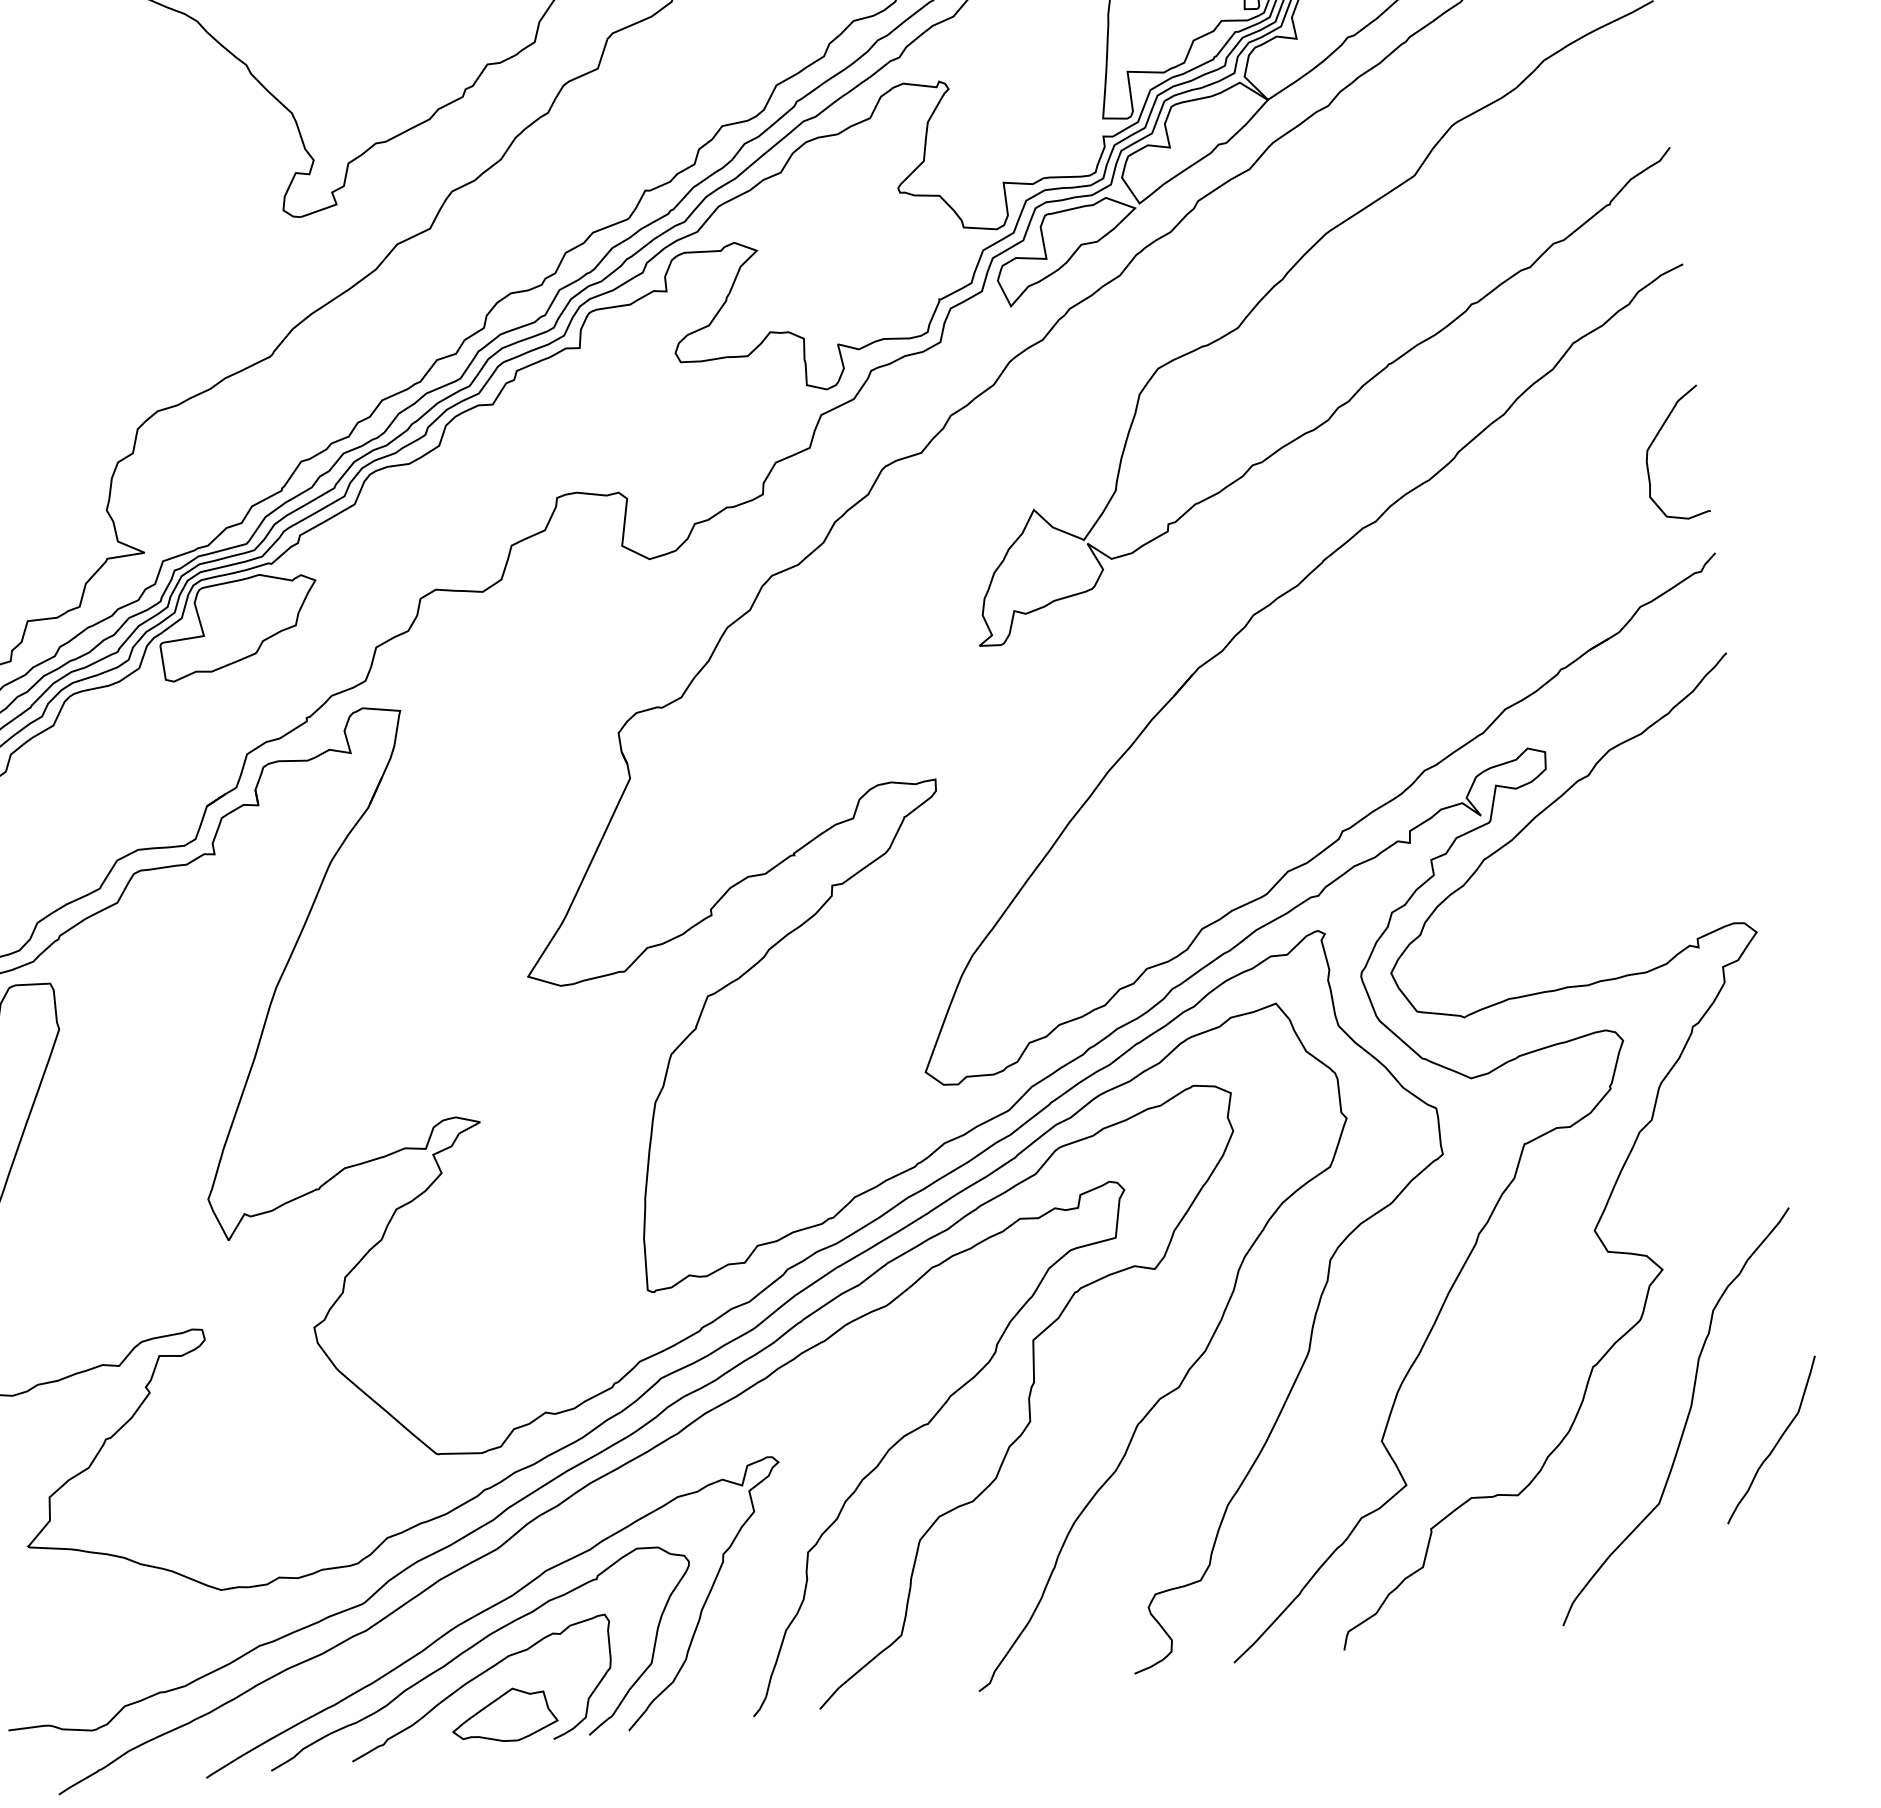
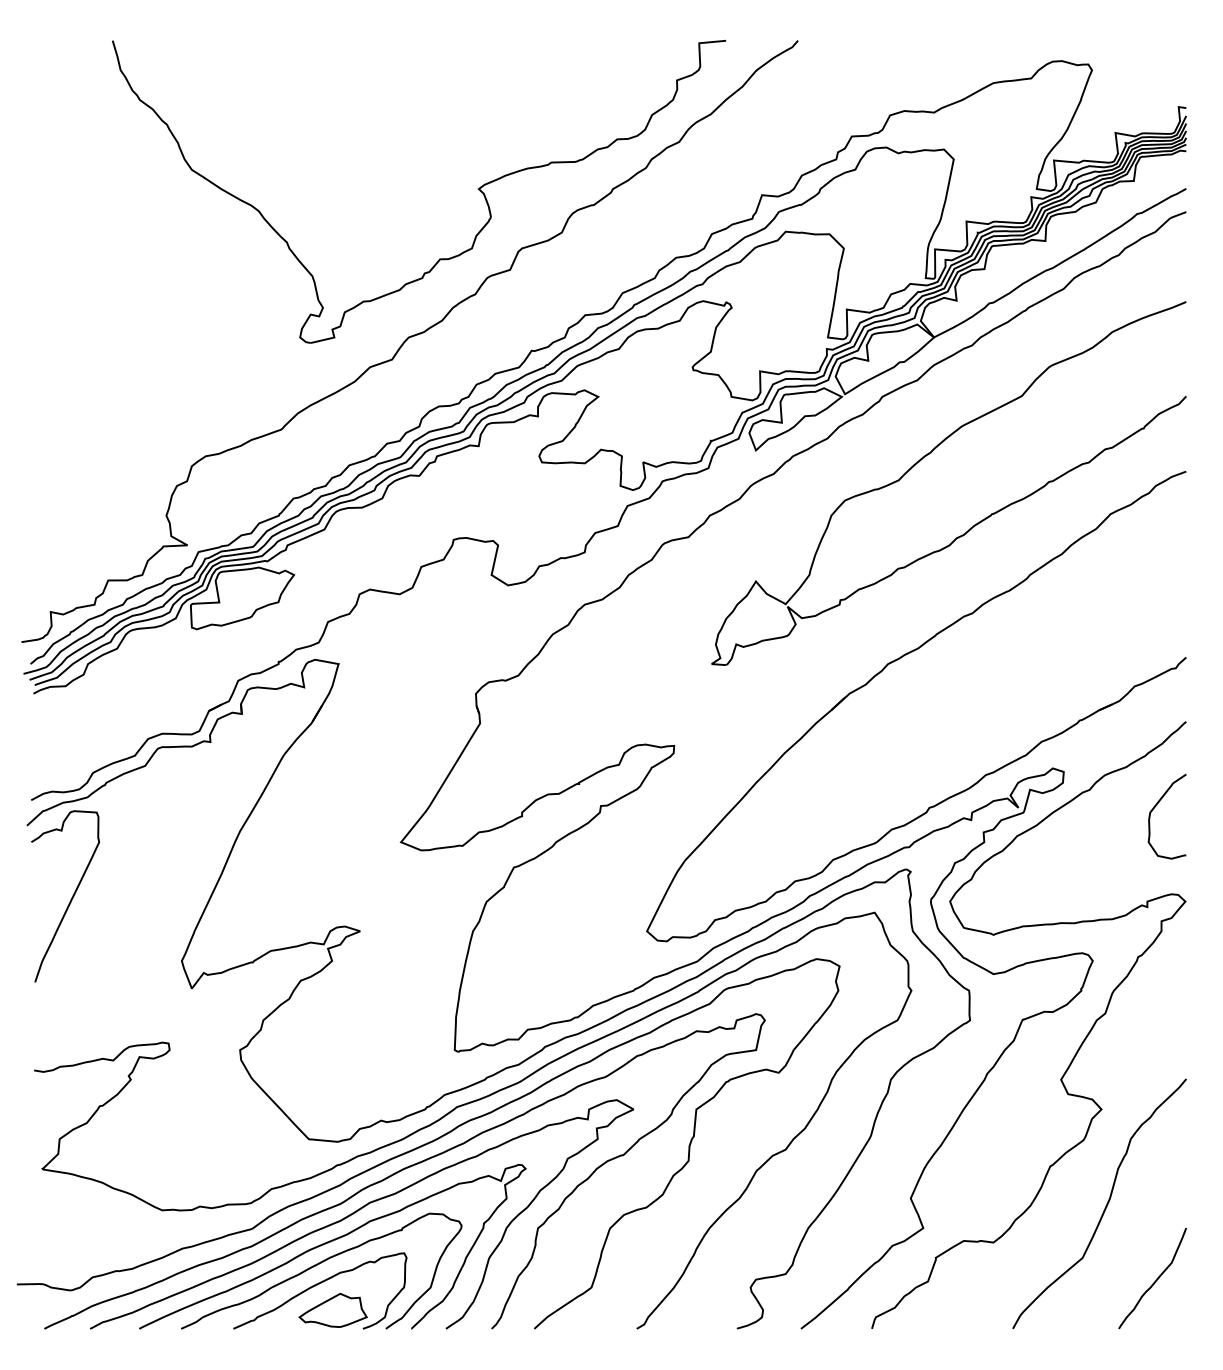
curve: (1655, 440) -> (1156, 806), moved
curve: (1776, 1442) -> (1155, 1280), moved
curve: (526, 1557) -> (358, 1211), added

